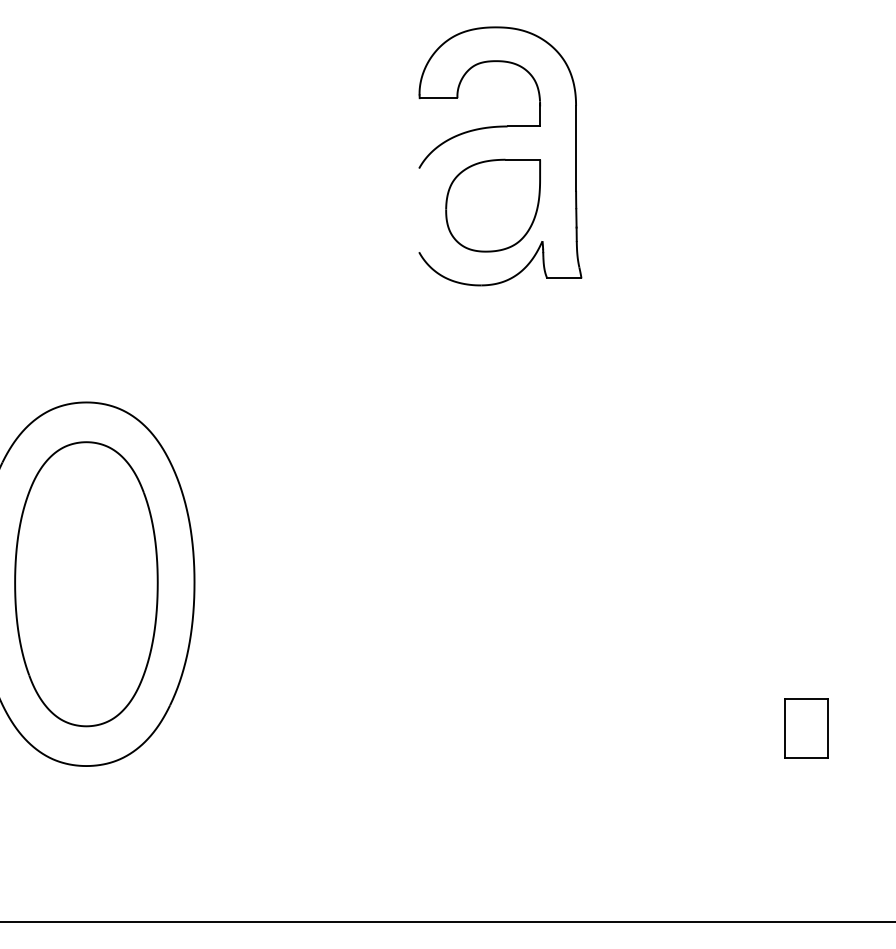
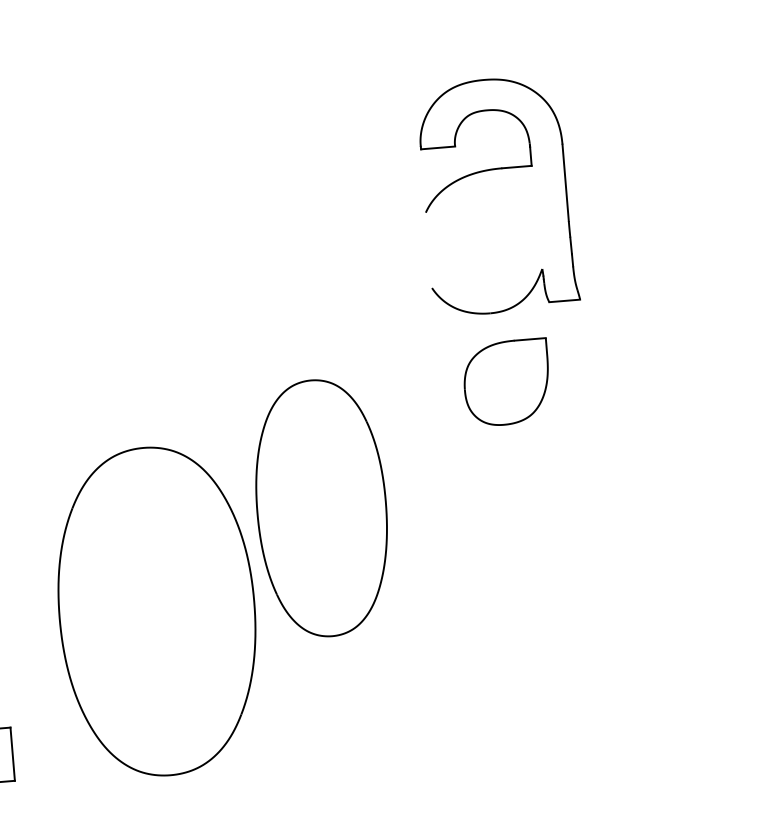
part: (492, 205) -> (506, 382), moved
part: (86, 584) -> (321, 508), moved

